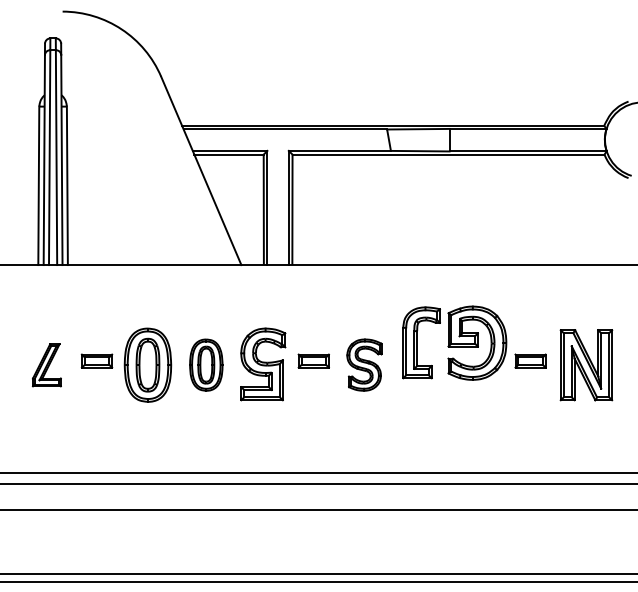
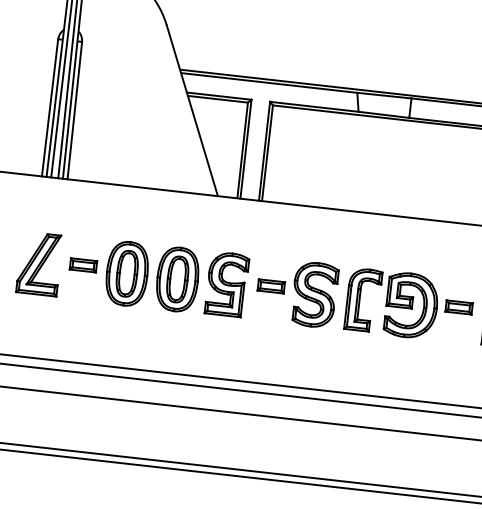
part: (454, 342) -> (391, 302), moved
part: (206, 364) -> (177, 278), size x1.43
part: (364, 364) -> (314, 294), size x1.43
part: (46, 365) -> (39, 264), size x1.67

